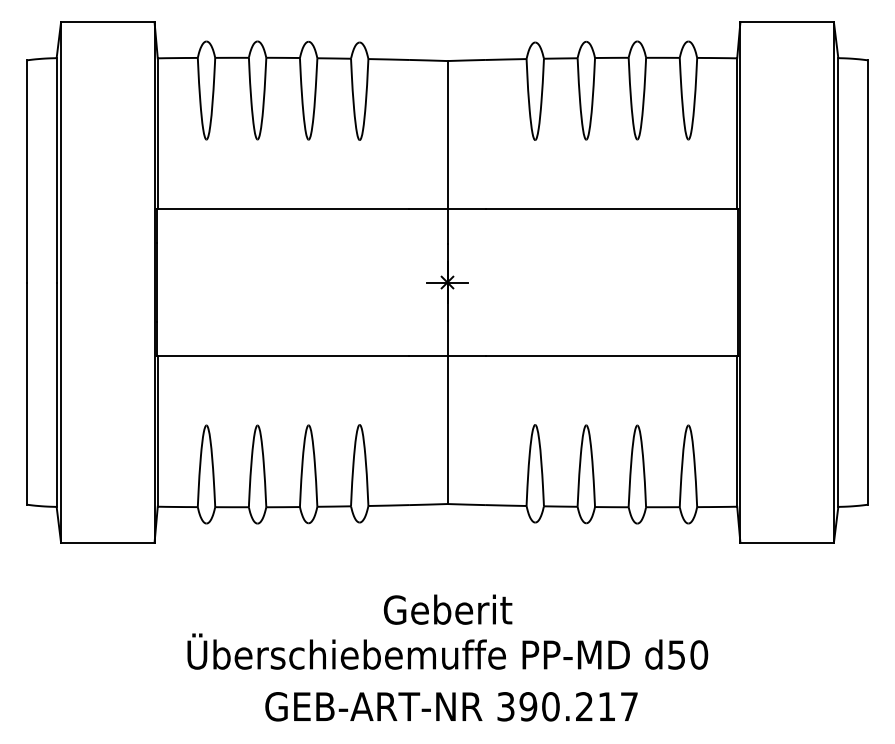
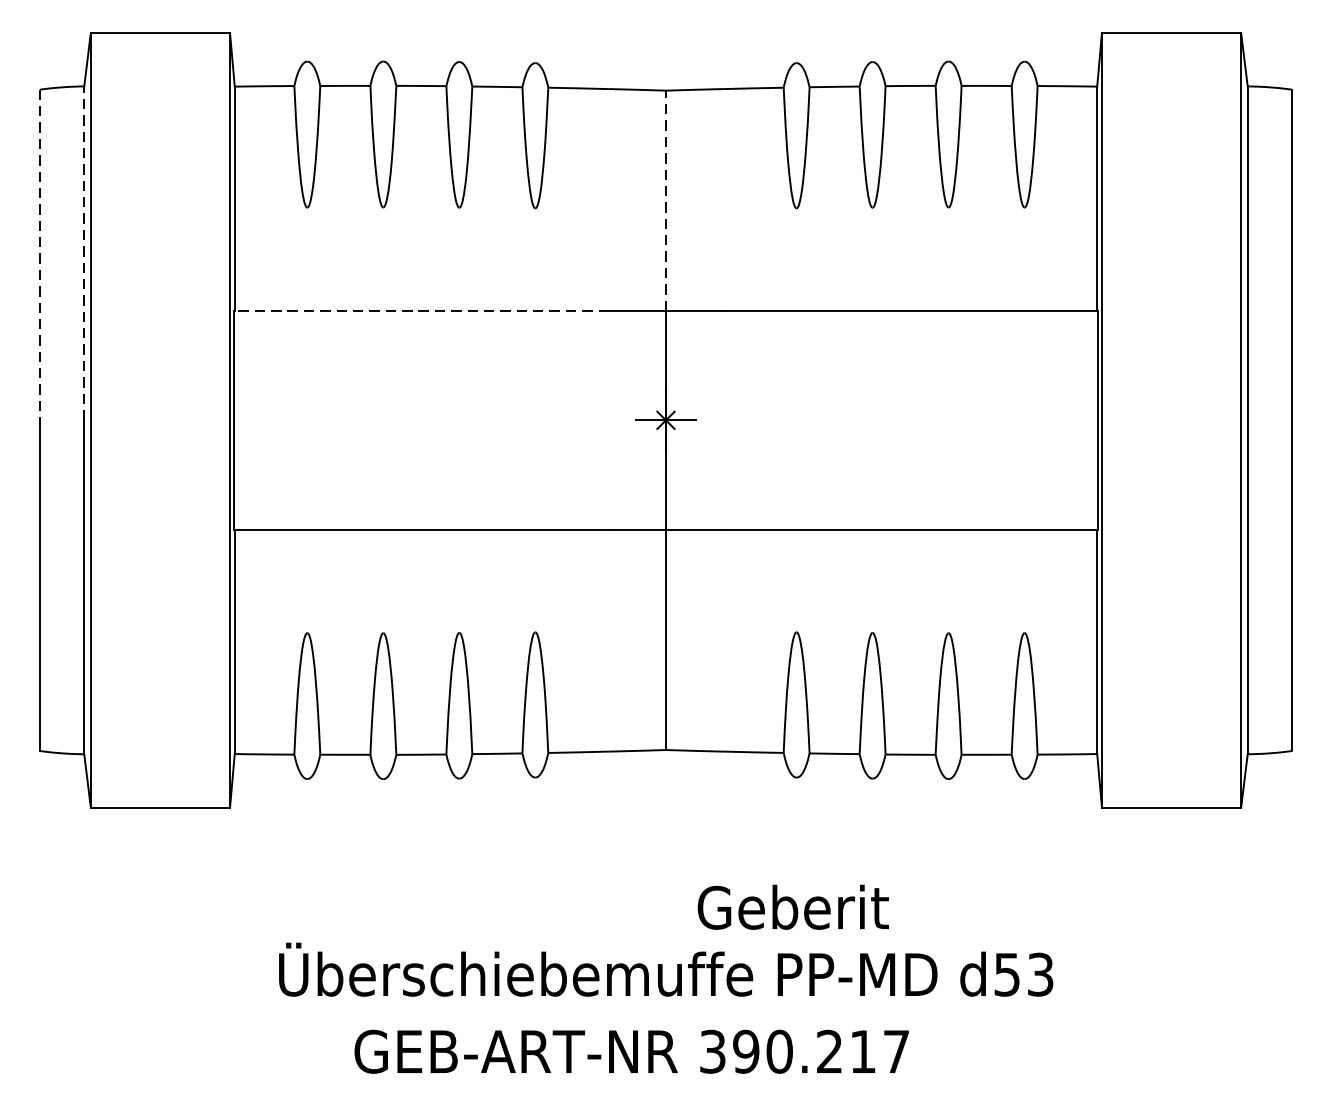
line: (447, 134) -> (666, 200), solid -> dashed
line: (56, 169) -> (84, 252), solid -> dashed
line: (26, 171) -> (39, 255), solid -> dashed
line: (283, 209) -> (421, 311), solid -> dashed
text: (447, 609) -> (792, 906), moved
text: (699, 654) -> (1041, 973), d50 -> d53
text: (451, 706) -> (631, 1051), moved

